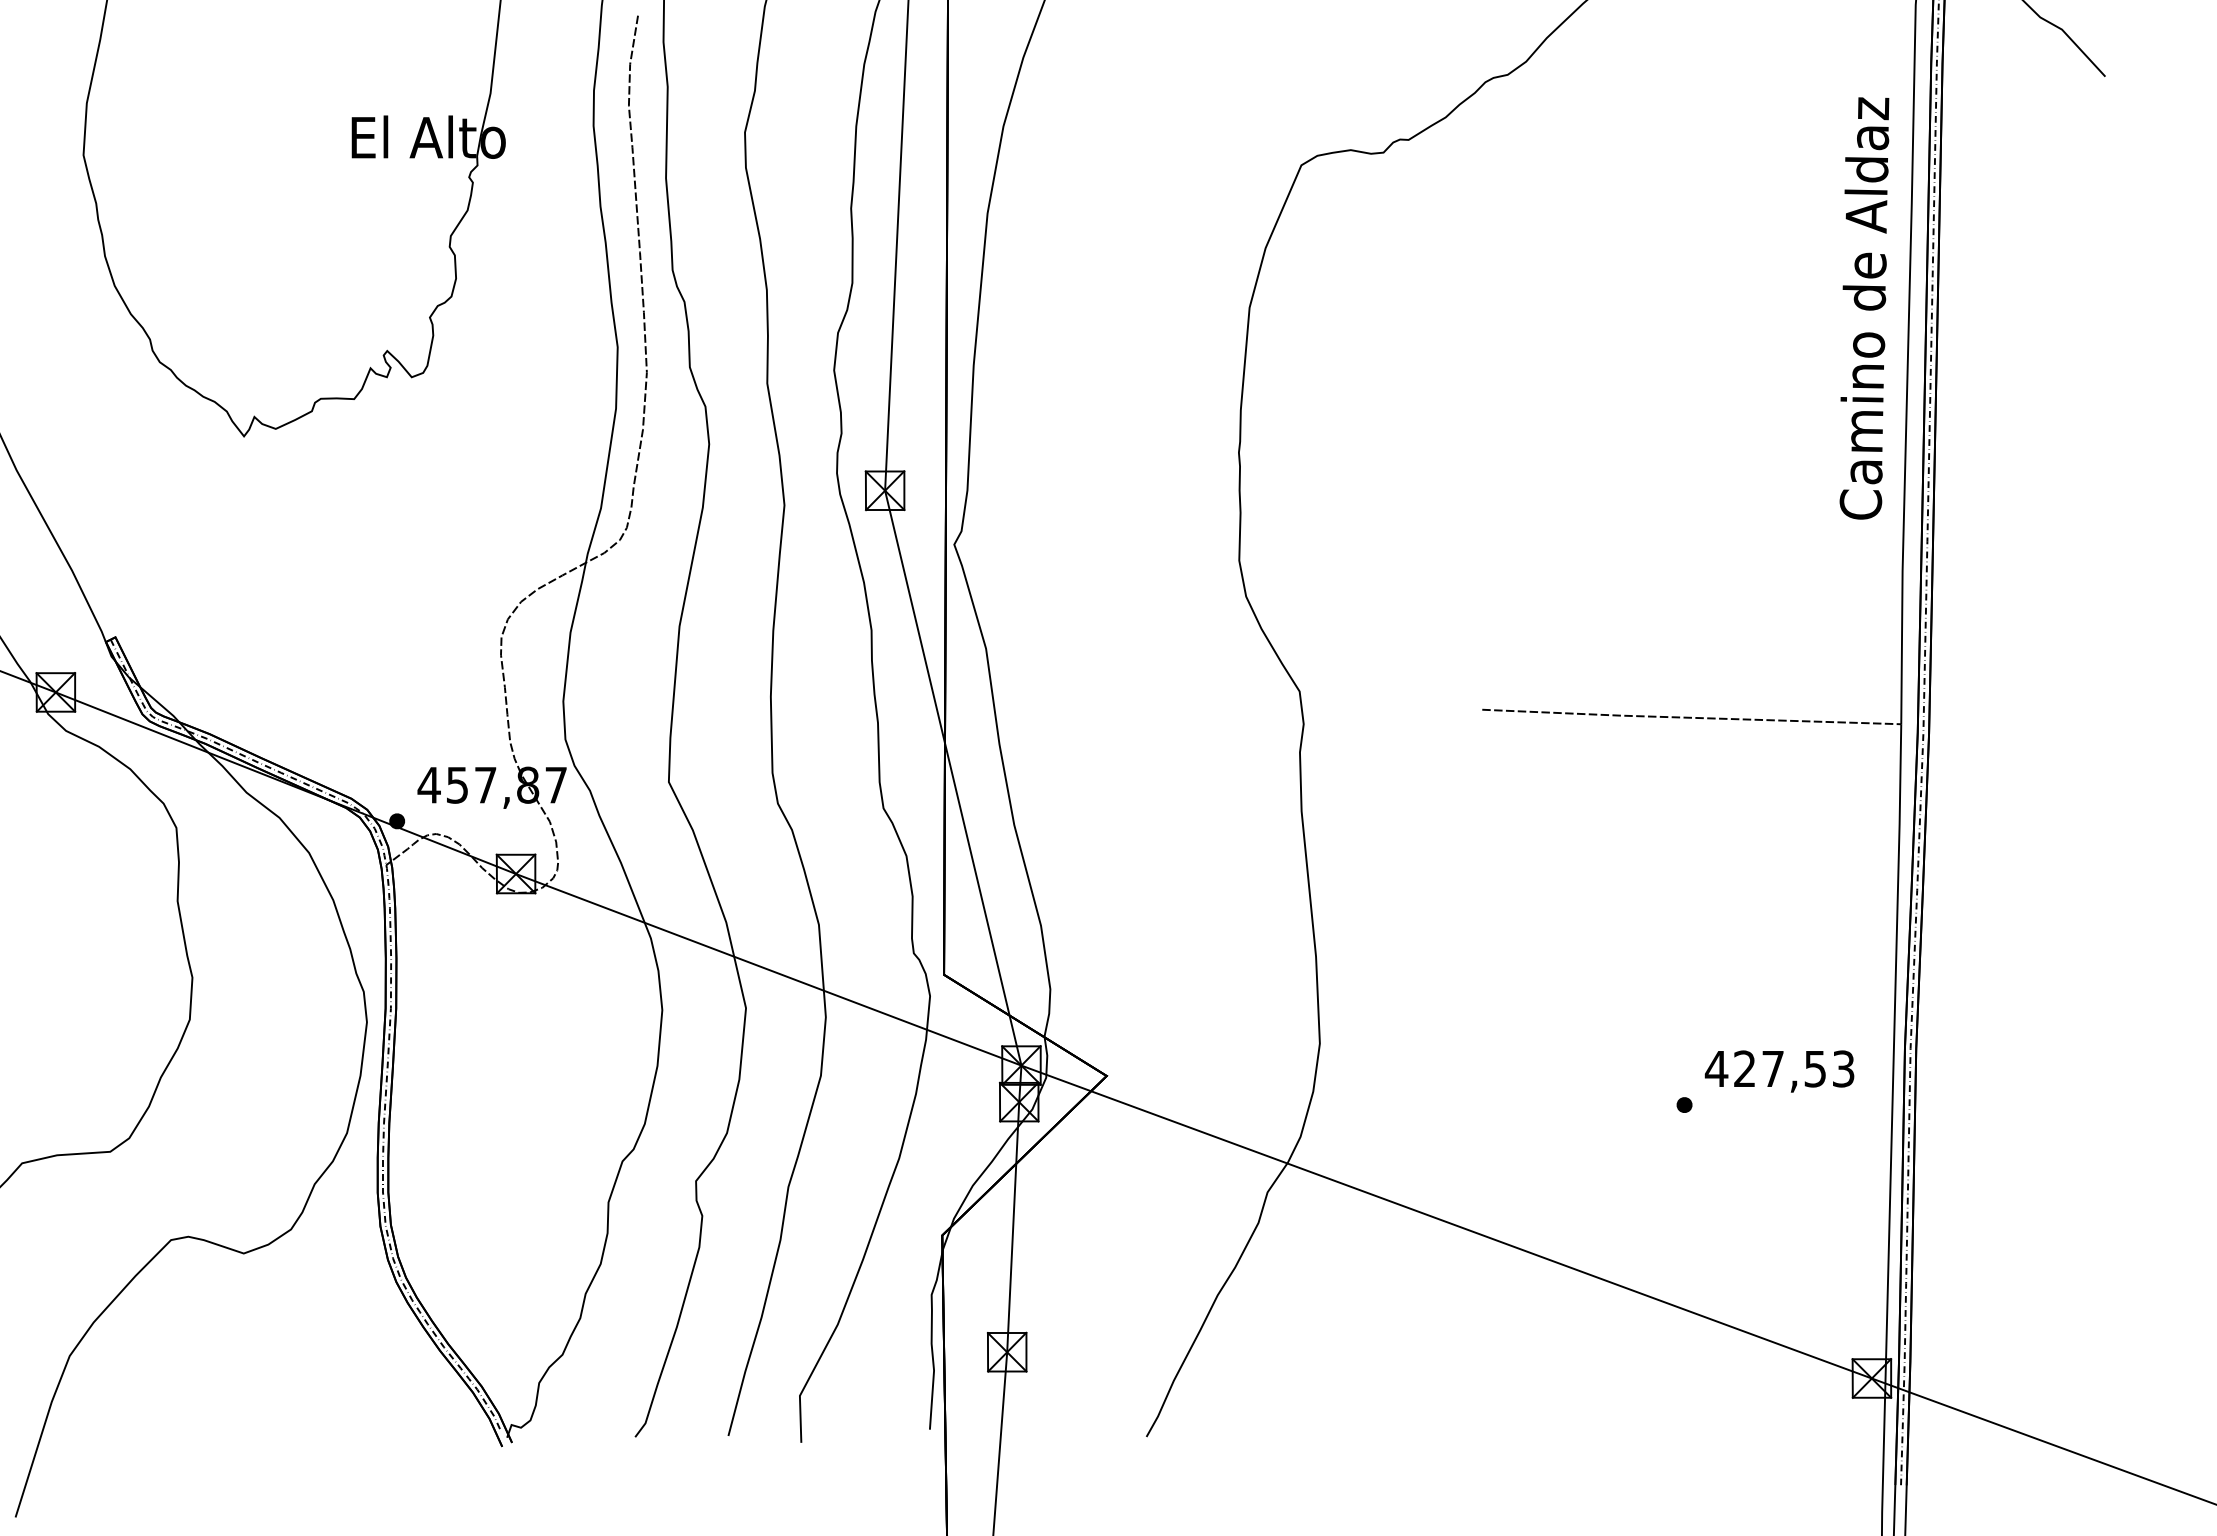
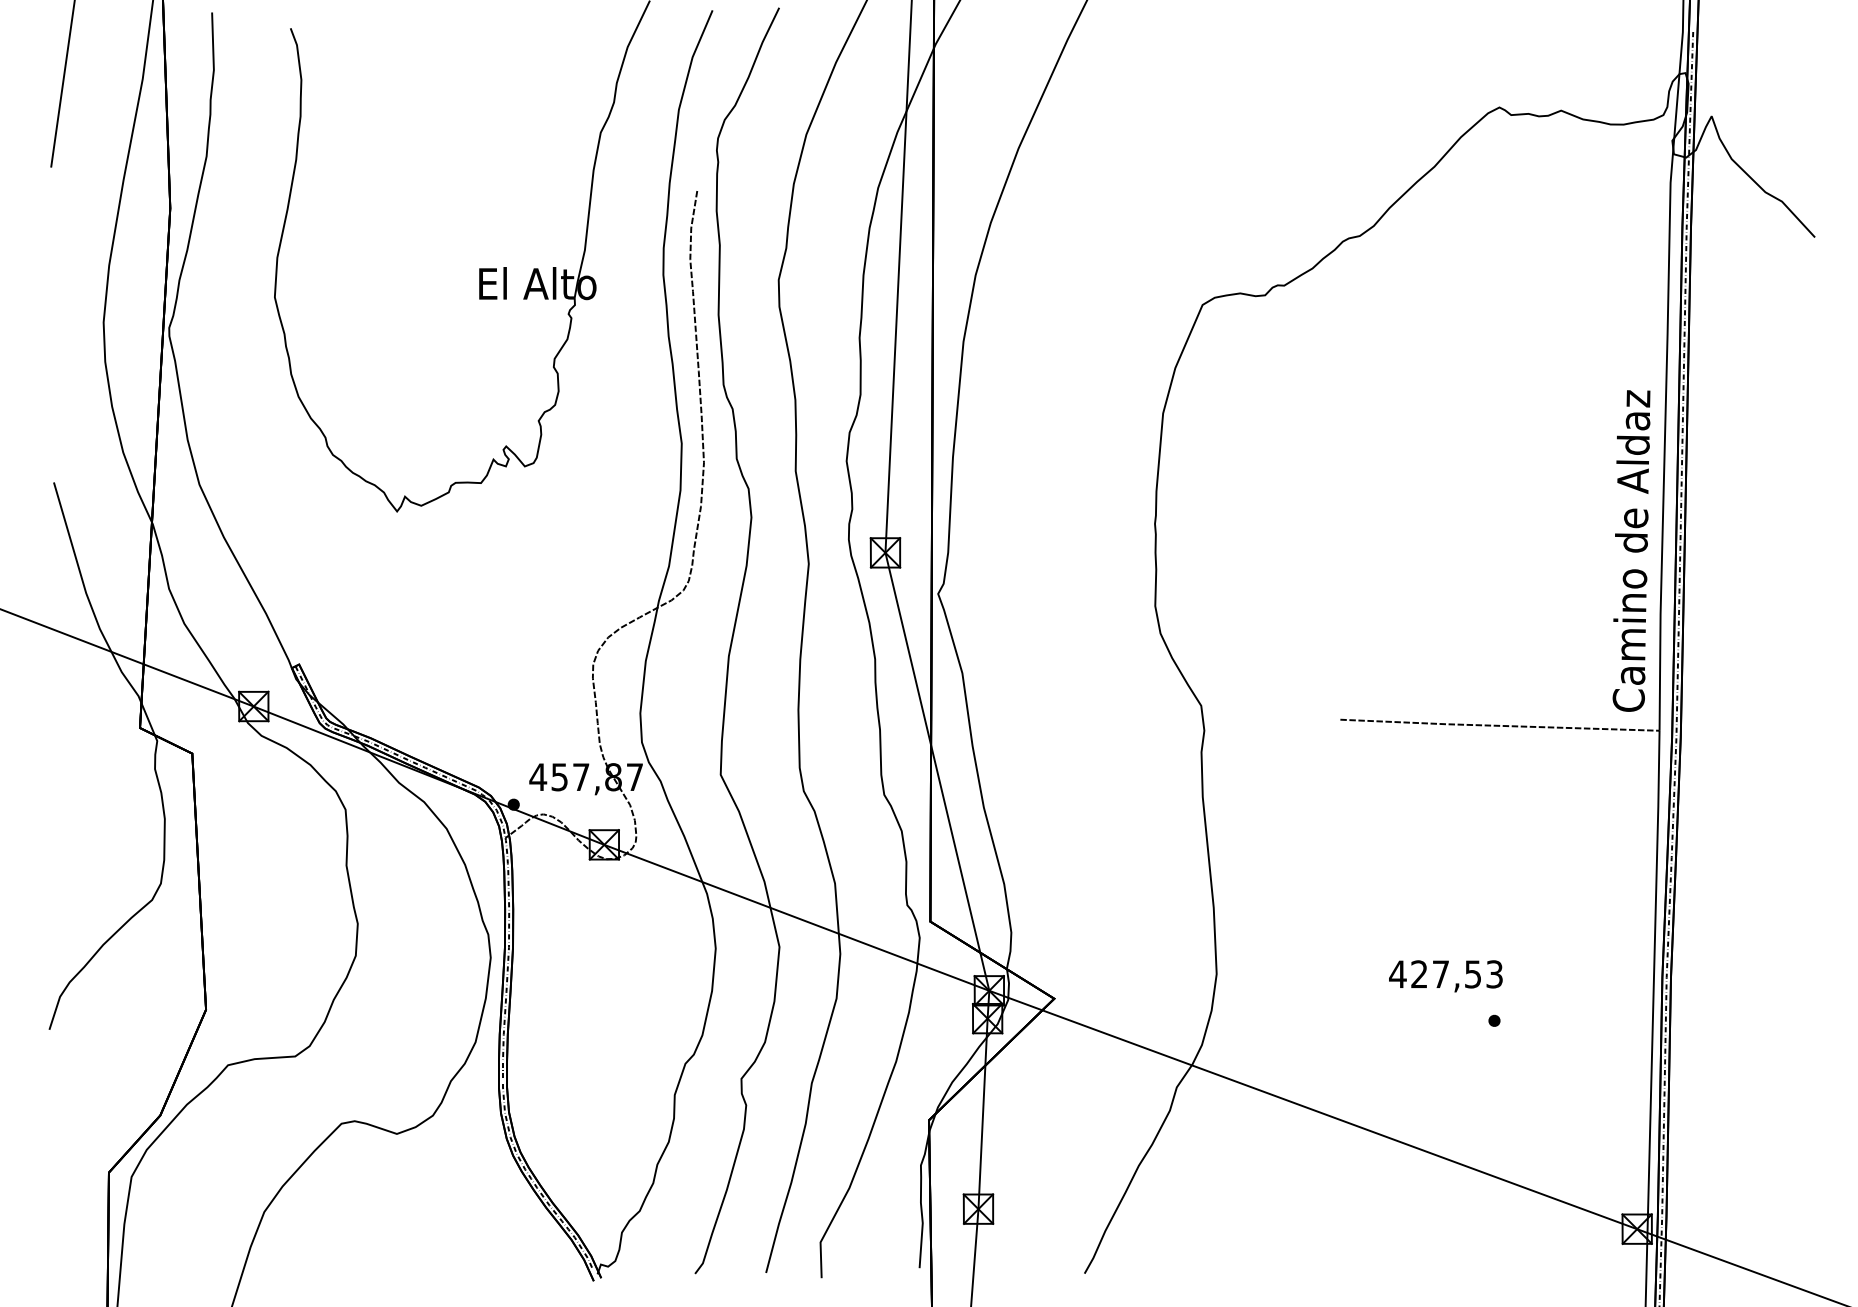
text: (1864, 307) -> (1631, 550), moved
text: (1779, 1071) -> (1445, 976), moved

